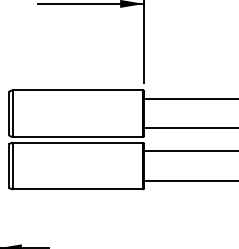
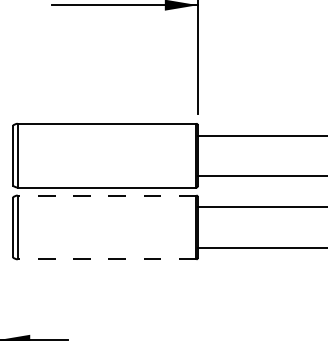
line: (77, 142) -> (106, 195), solid -> dashed
line: (77, 189) -> (106, 259), solid -> dashed

